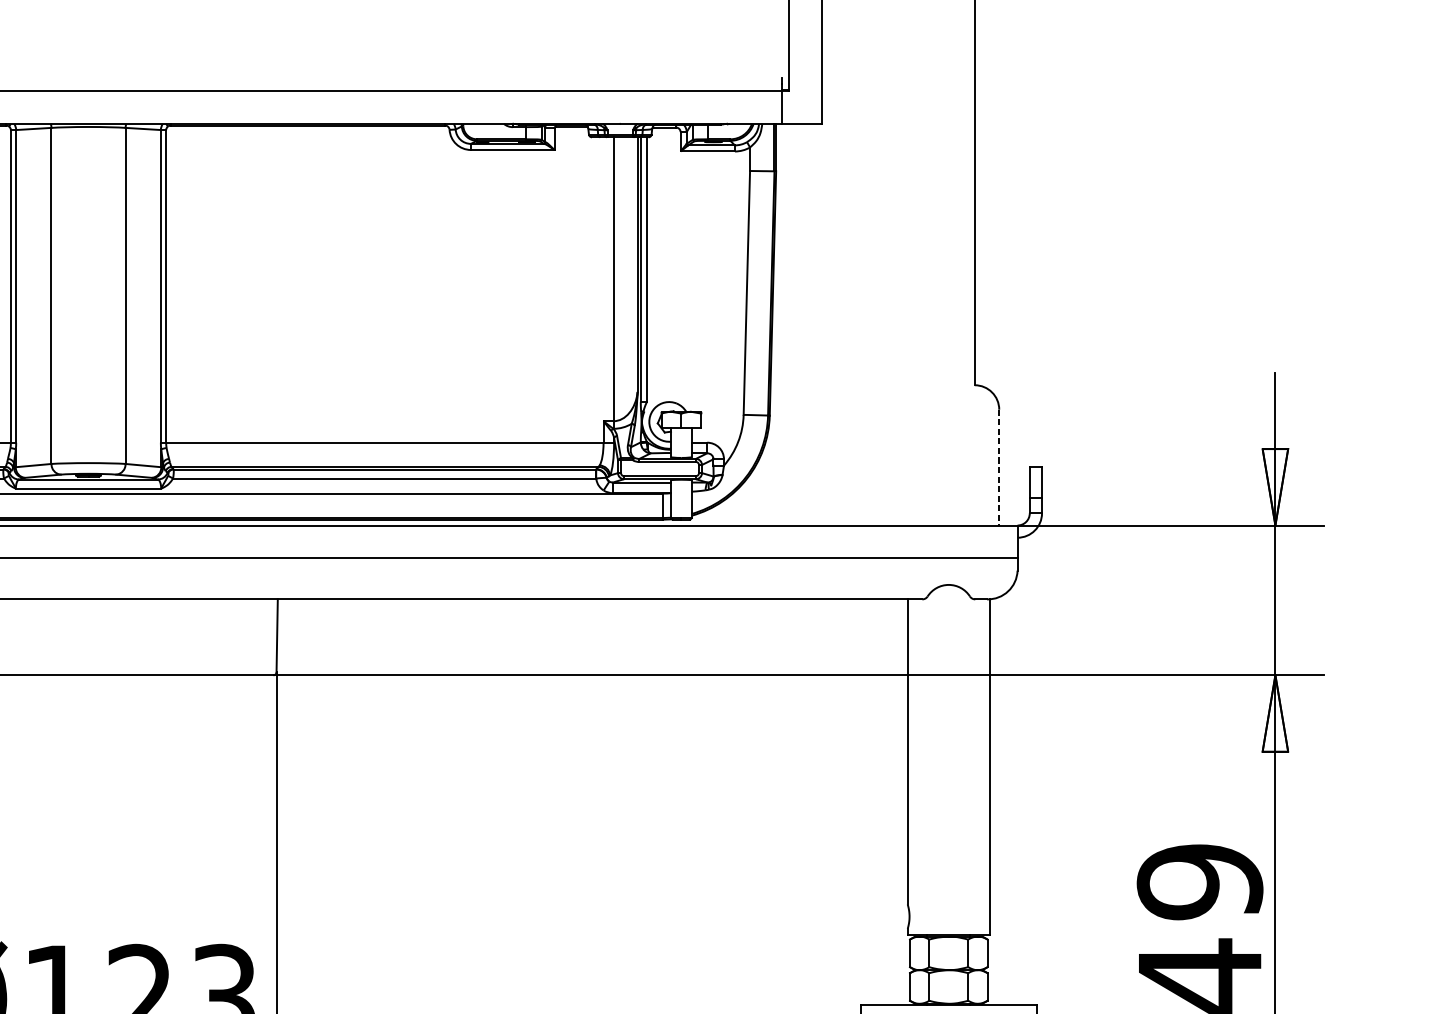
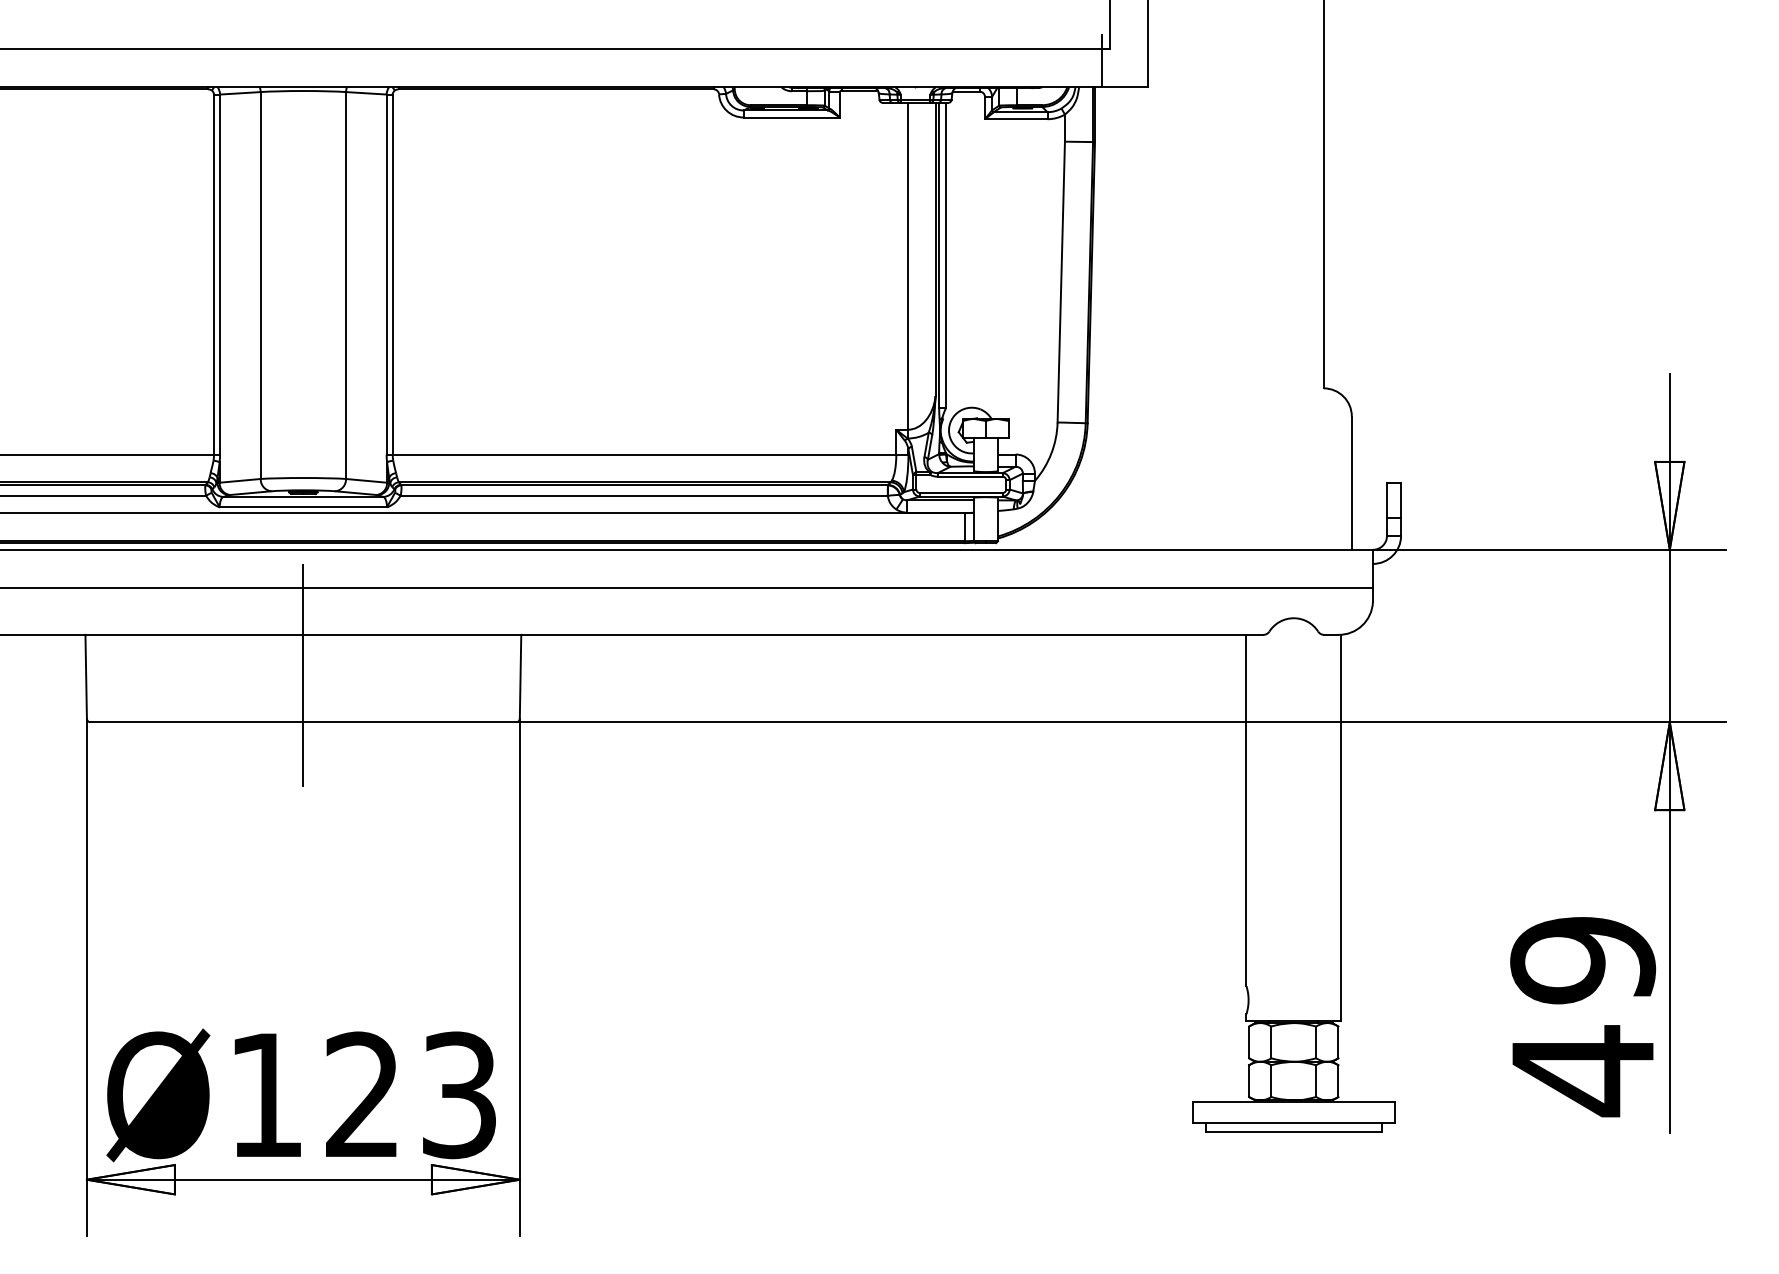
line: (998, 467) -> (1351, 483), dashed -> solid
line: (88, 635) -> (303, 676), added

